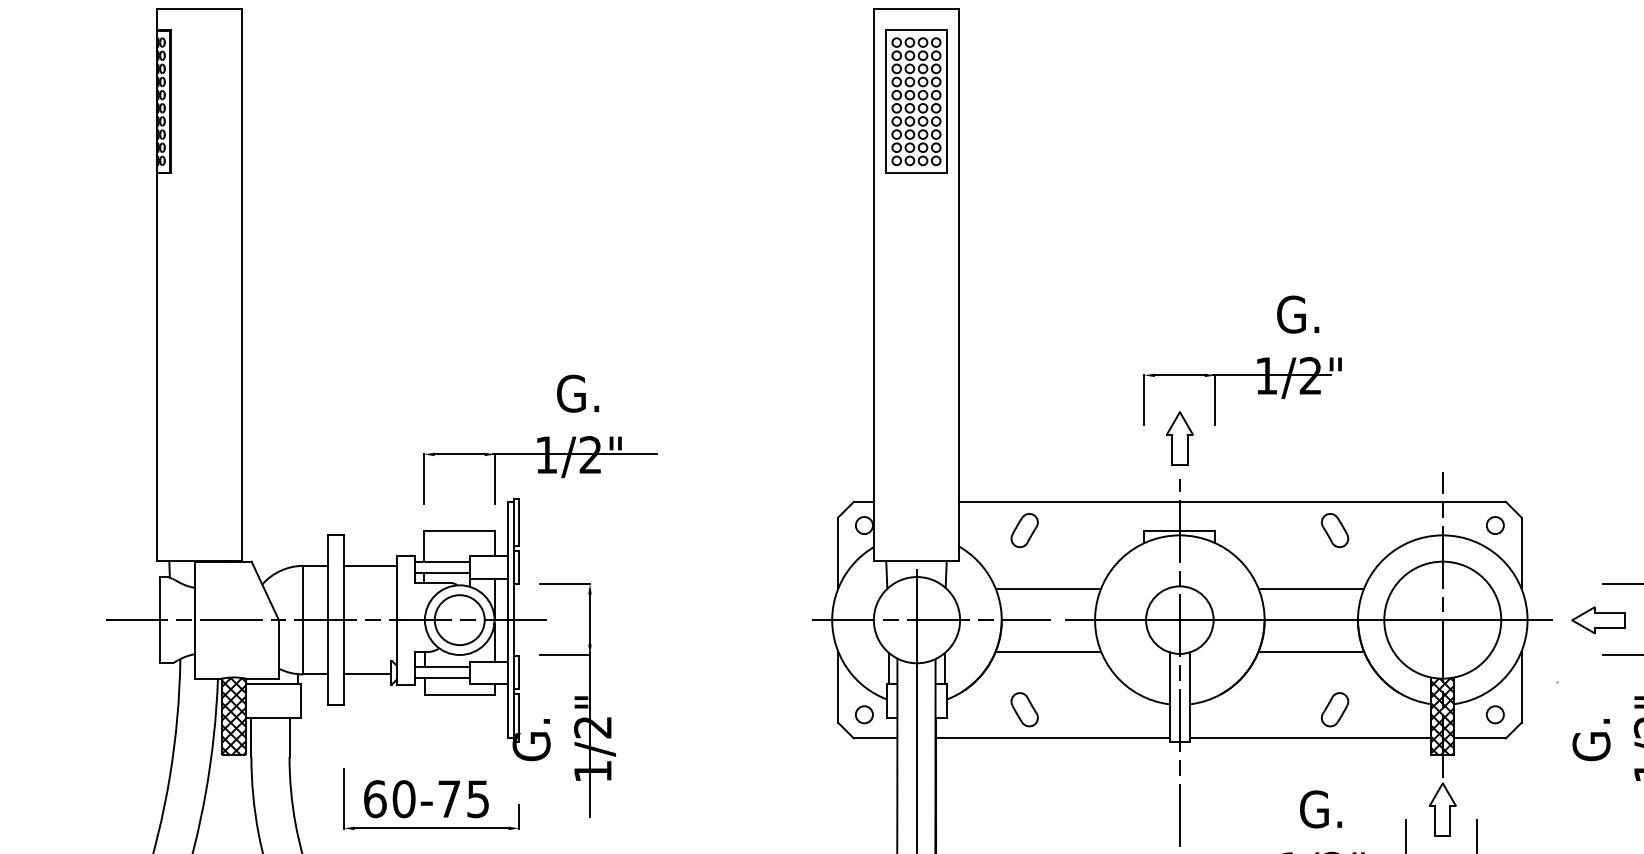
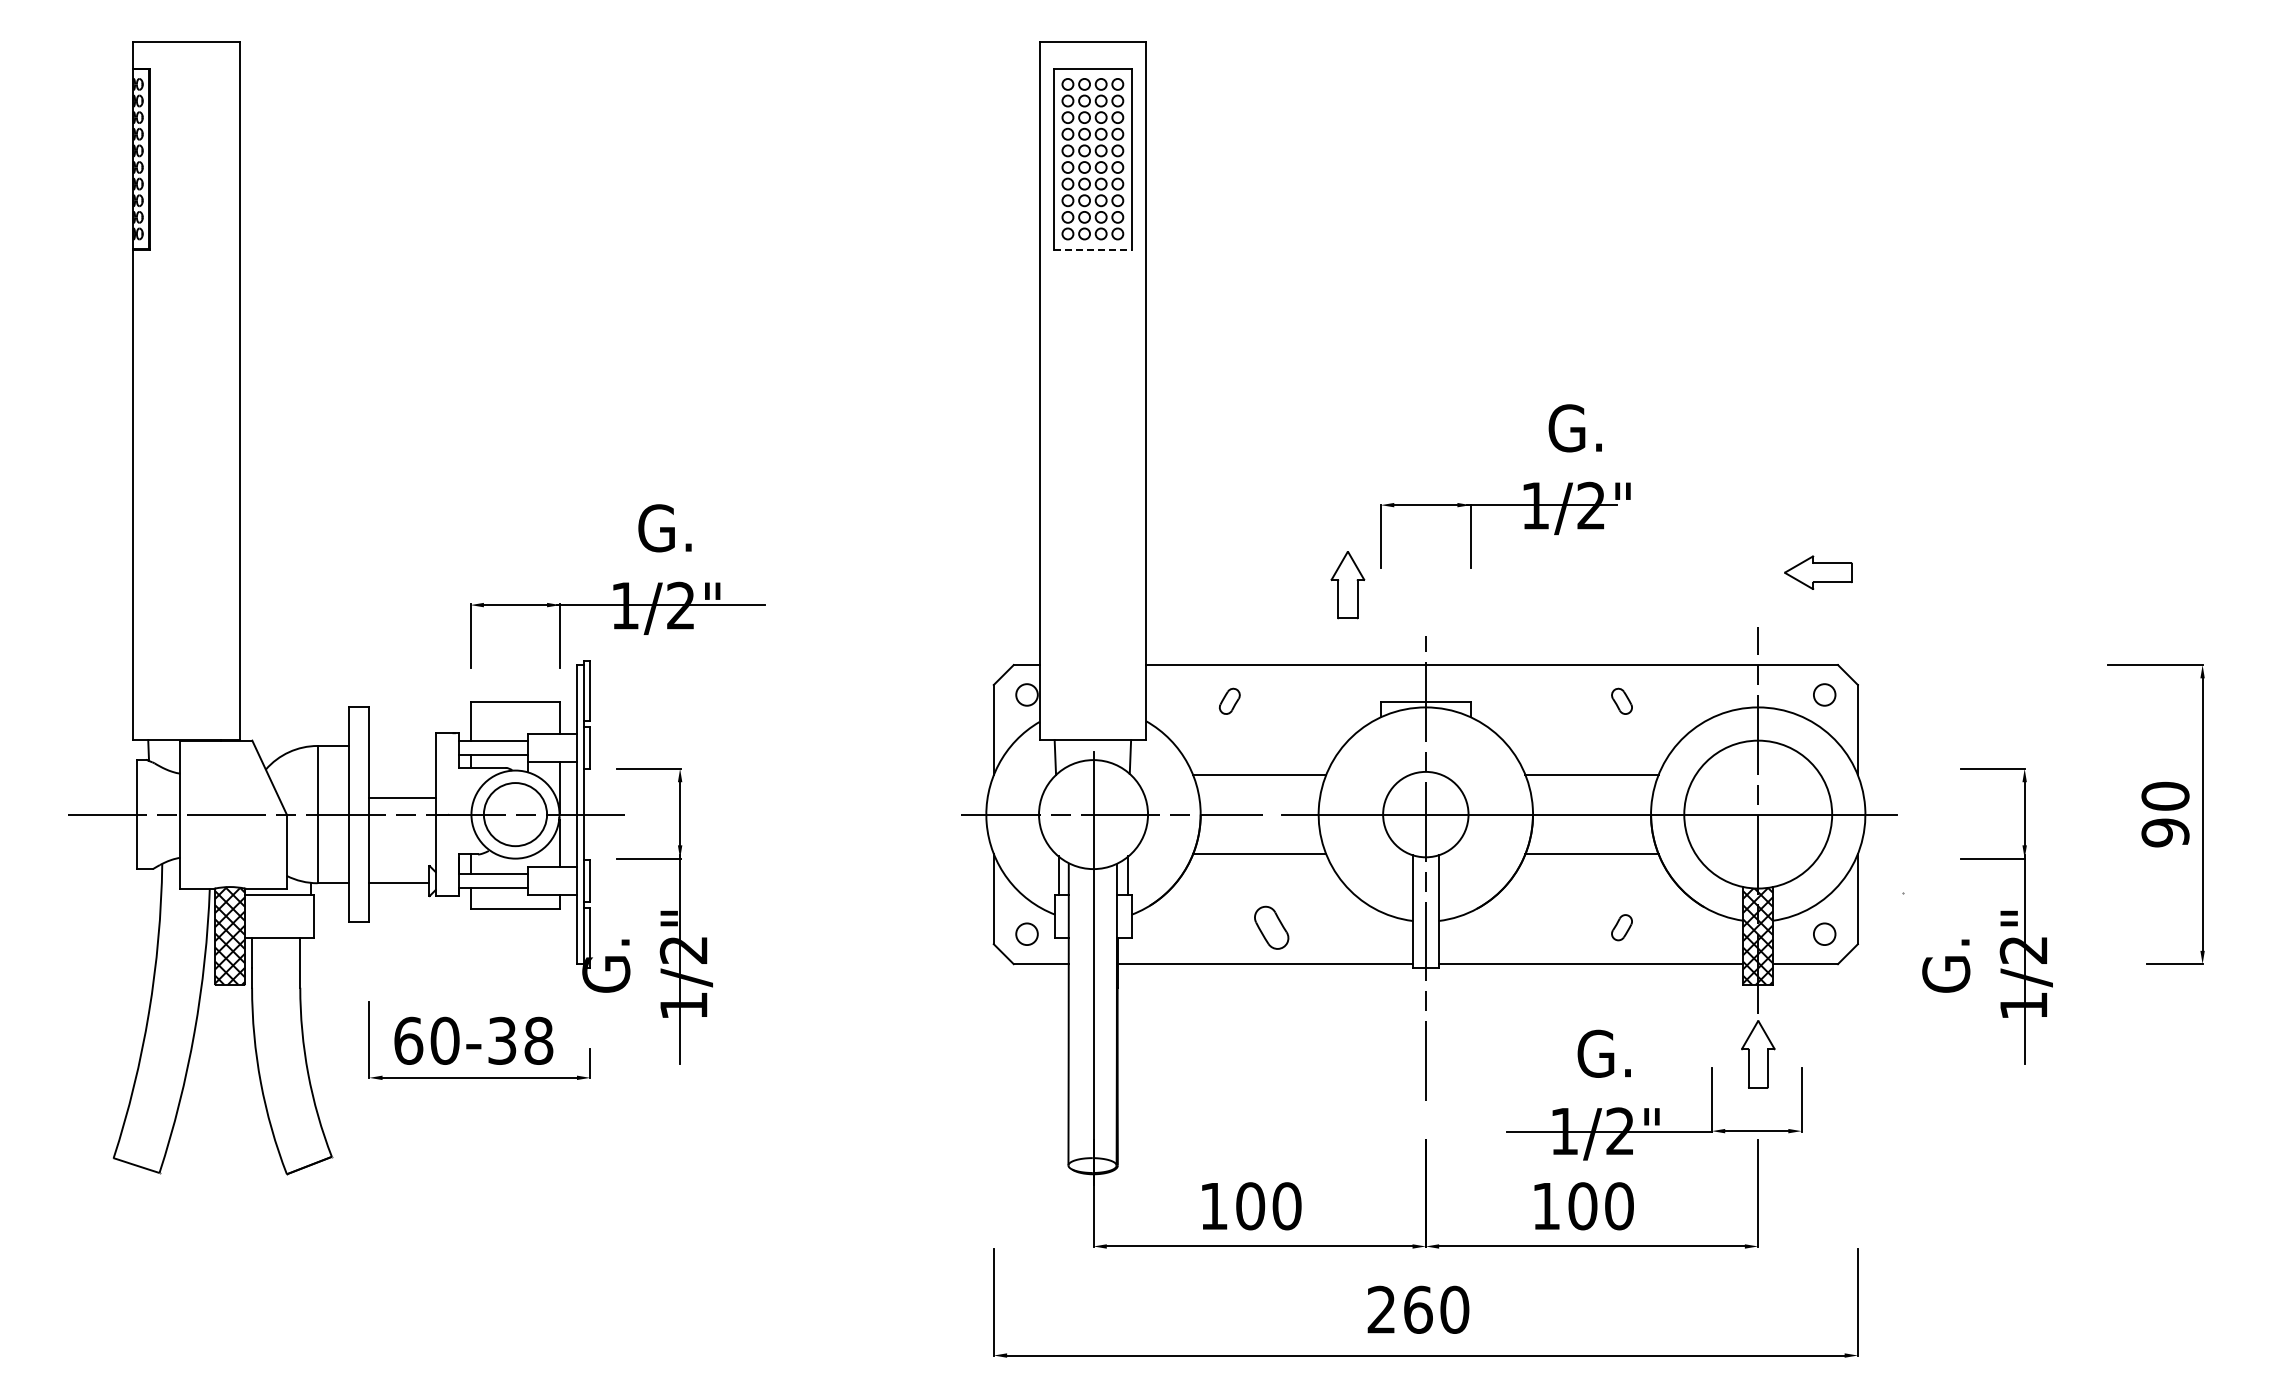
line: (916, 173) -> (1092, 249), solid -> dashed
part: (1179, 438) -> (1347, 585), moved
part: (1024, 530) -> (1229, 701), size x0.6
part: (1334, 530) -> (1621, 701), size x0.6
line: (370, 565) -> (402, 797), moved
part: (1598, 620) -> (1818, 572), moved
part: (1024, 709) -> (1271, 927), moved
part: (1334, 709) -> (1621, 927), size x0.6
text: (463, 798) -> (520, 1040), 60-75 -> 60-38

